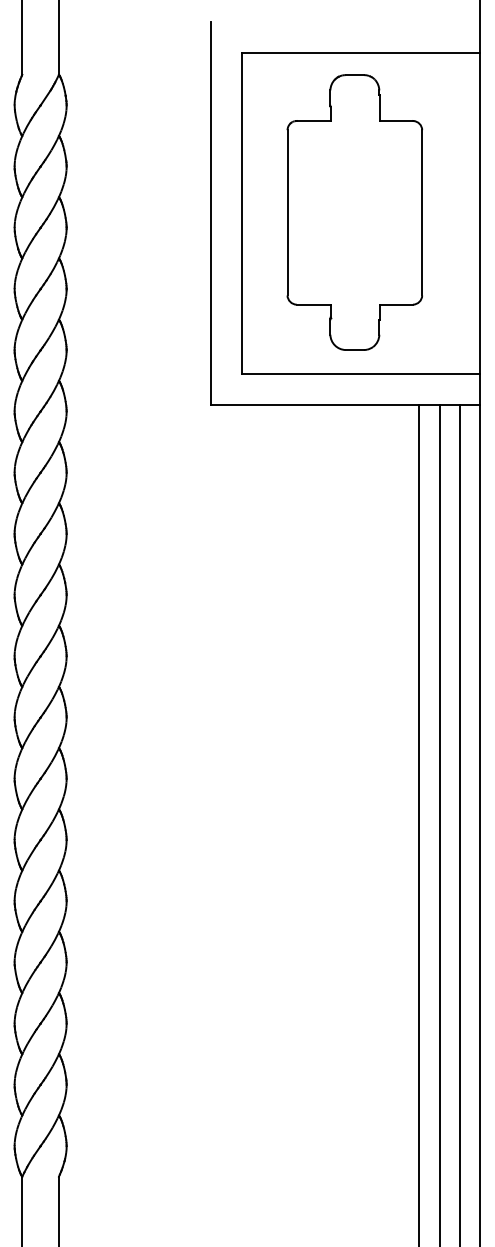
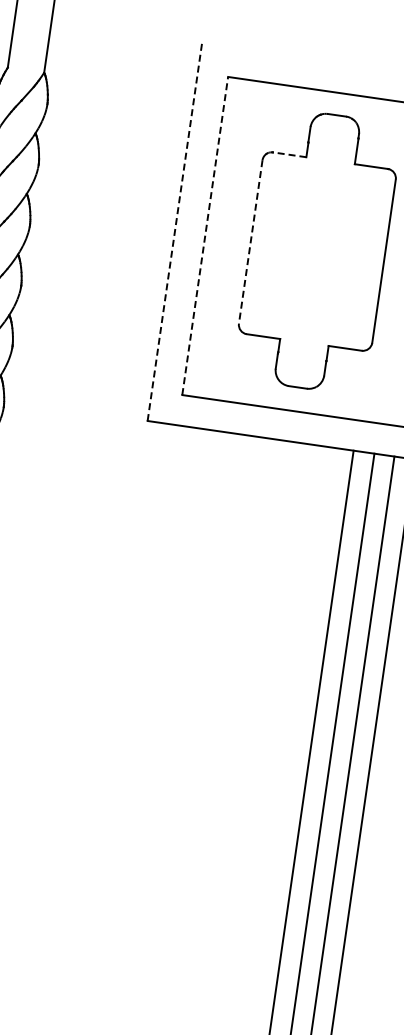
line: (313, 121) -> (289, 155), solid -> dashed
line: (211, 212) -> (175, 230), solid -> dashed
line: (287, 212) -> (250, 241), solid -> dashed
line: (241, 213) -> (205, 236), solid -> dashed

